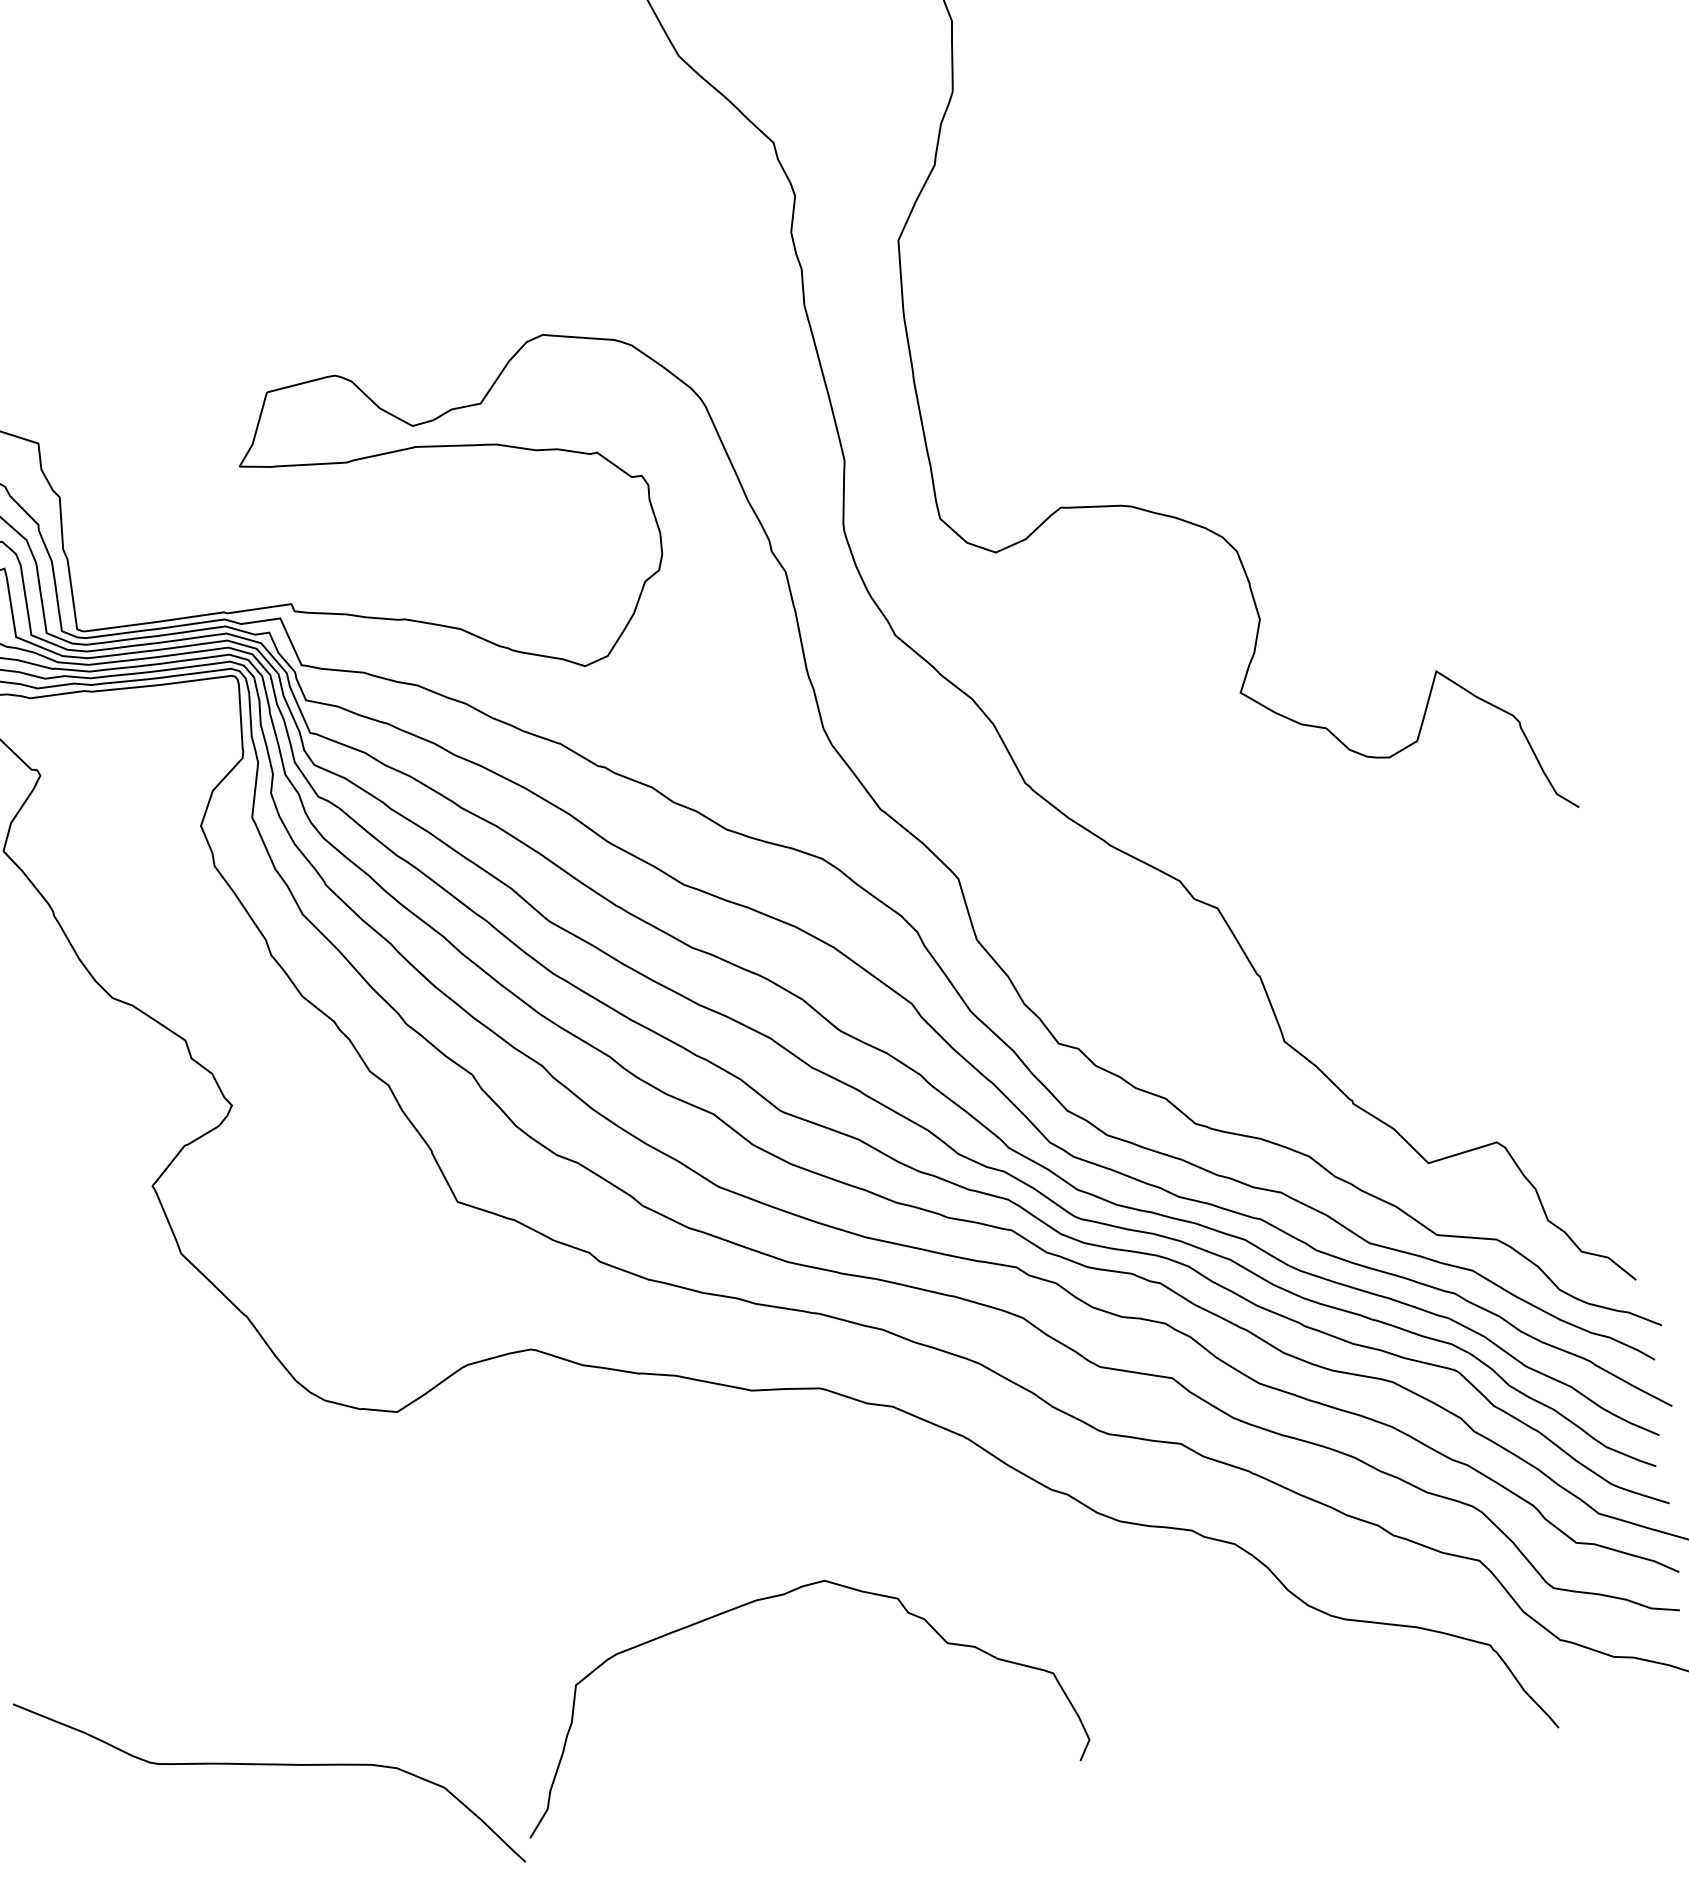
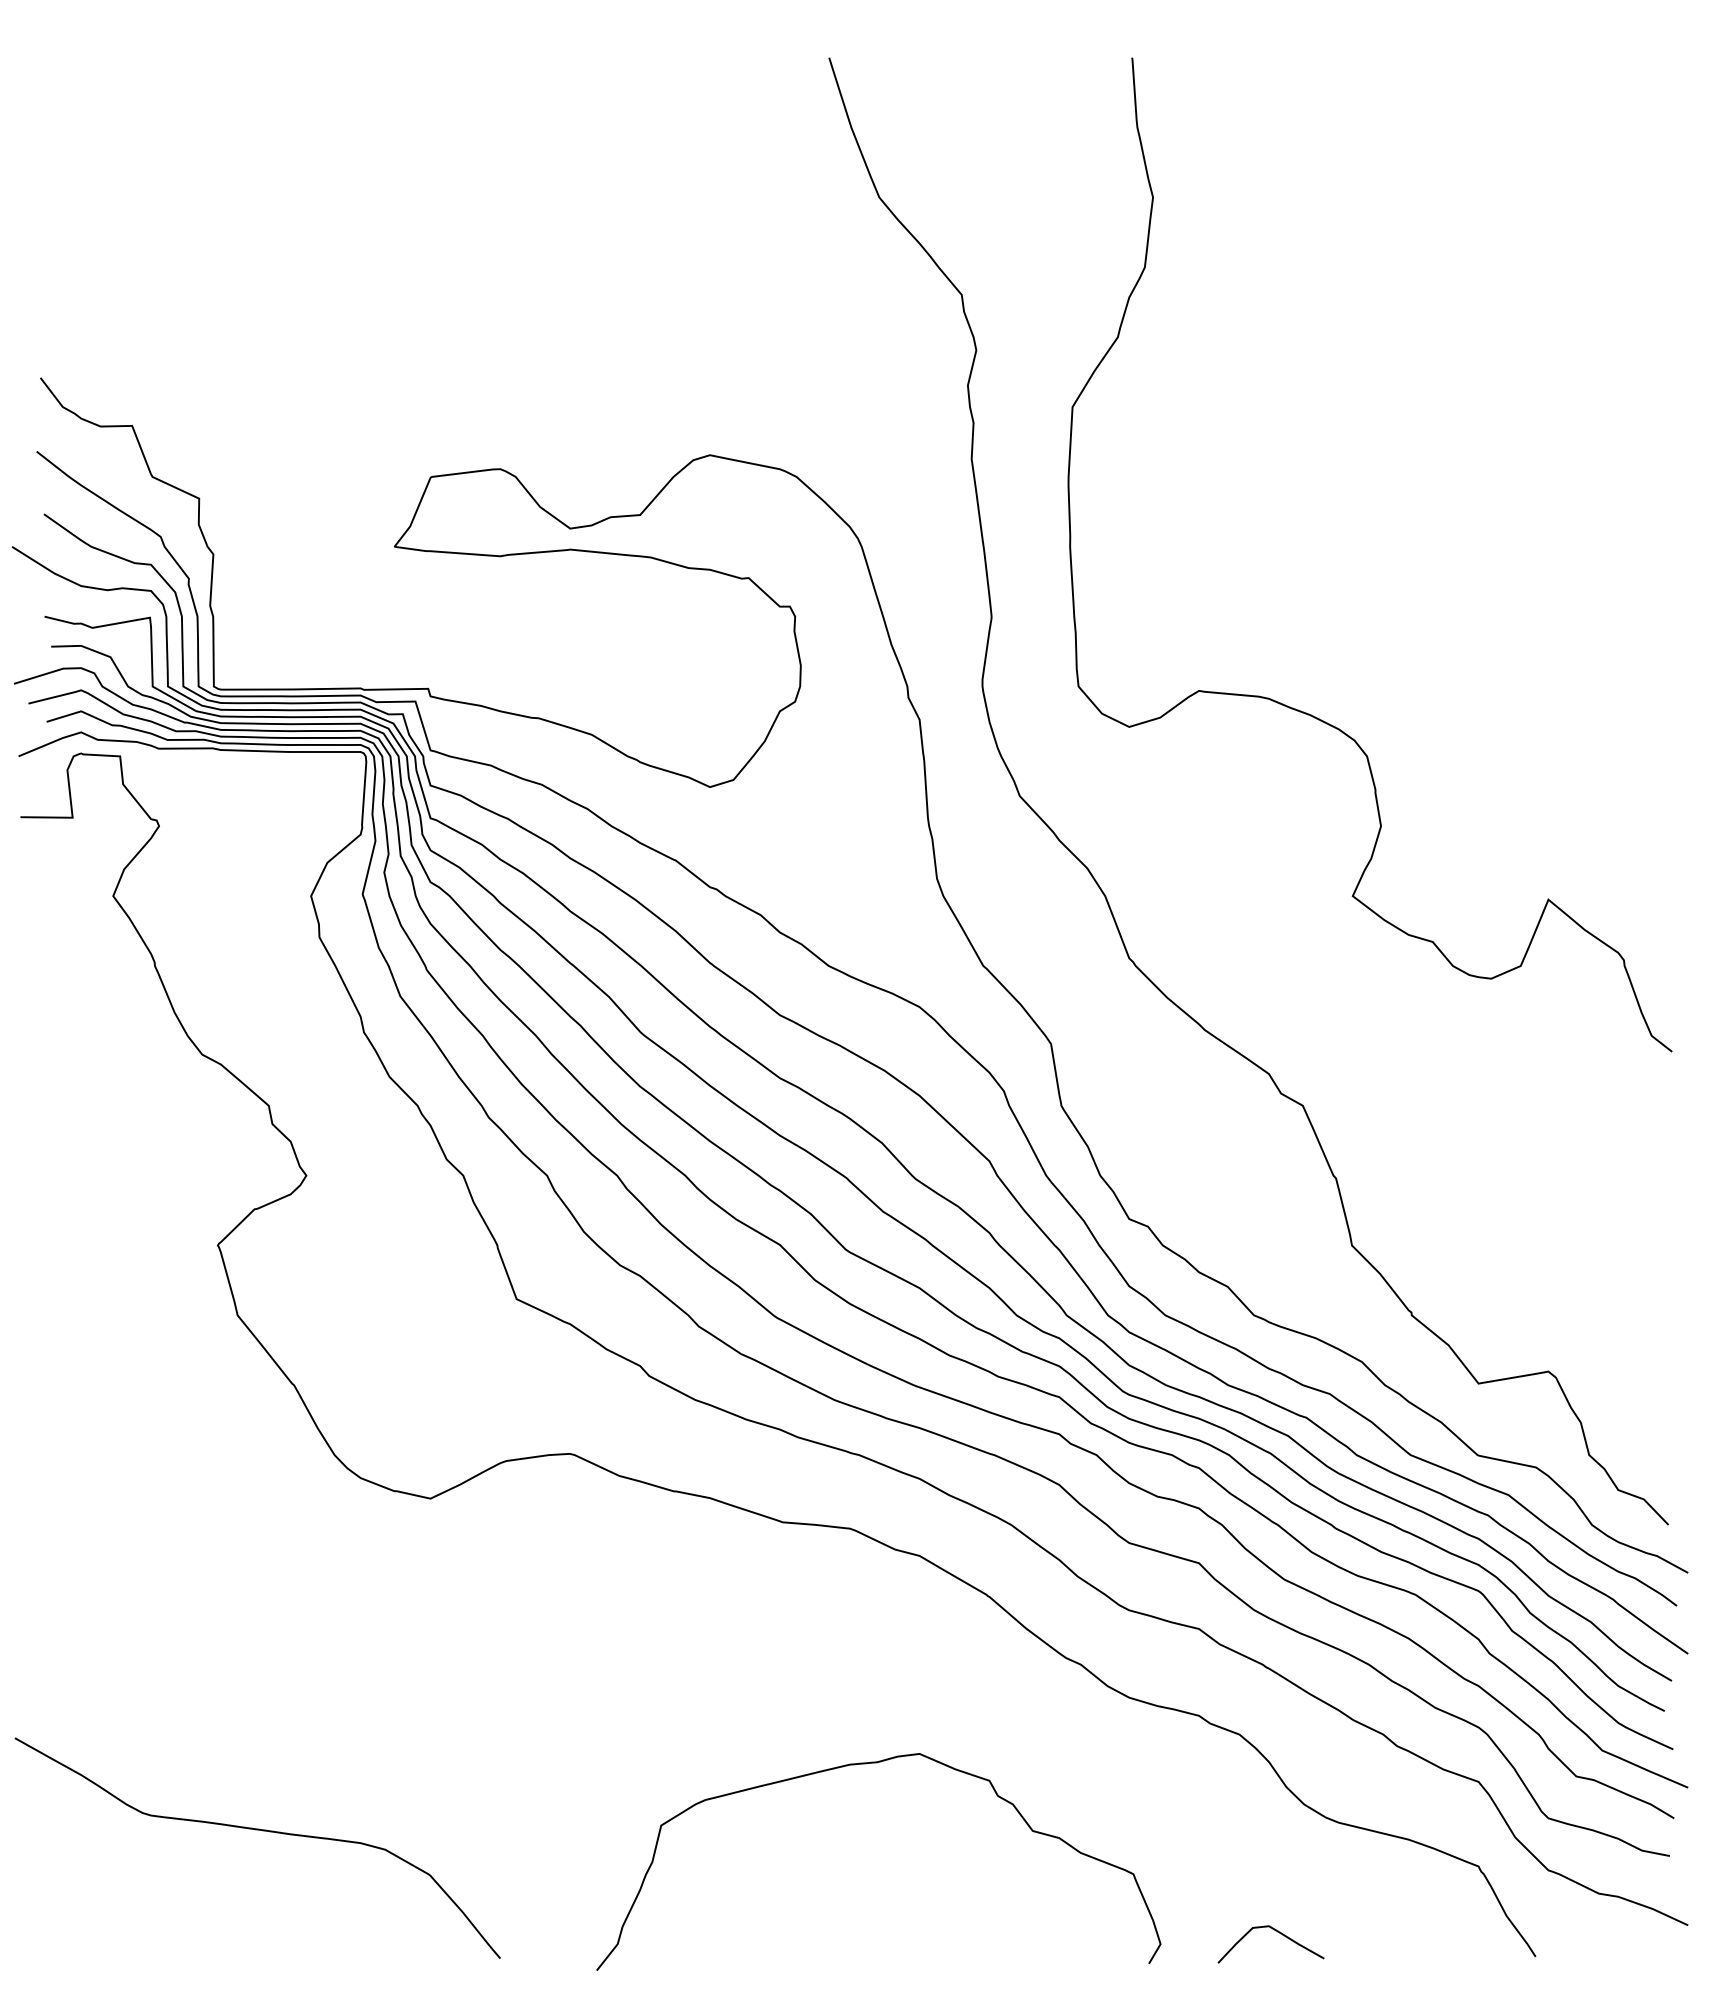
curve: (773, 1598) -> (866, 1764), moved
curve: (1297, 1736) -> (1277, 1932), added

